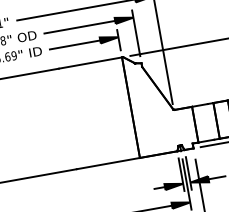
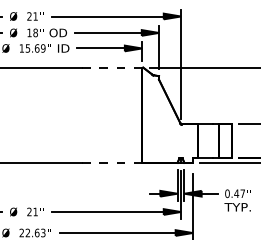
line: (90, 62) -> (112, 67), solid -> dashed
line: (108, 163) -> (112, 162), solid -> dashed

